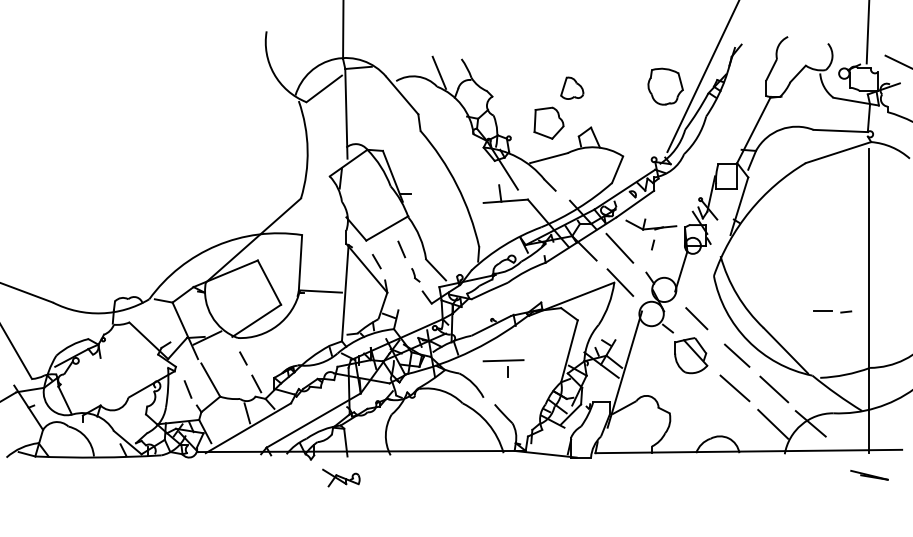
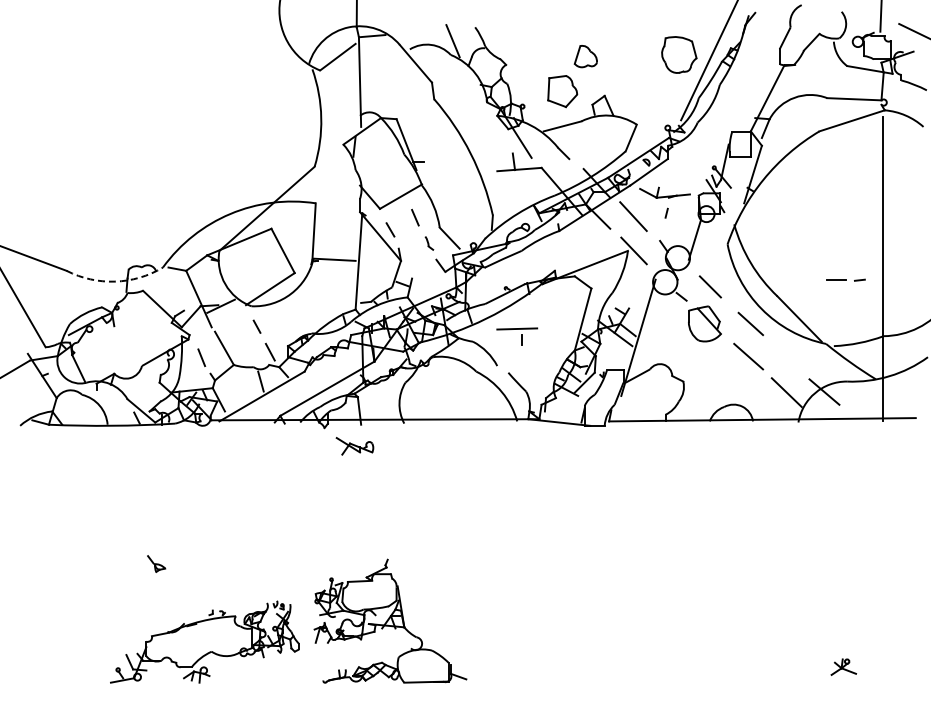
arc: (101, 313) -> (115, 281), solid -> dashed
line: (773, 389) -> (787, 357), removed
line: (868, 475) -> (882, 443), removed

